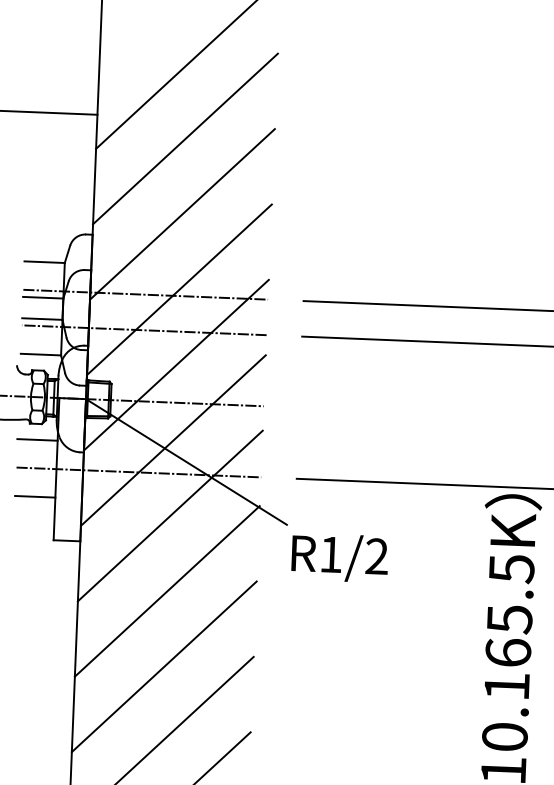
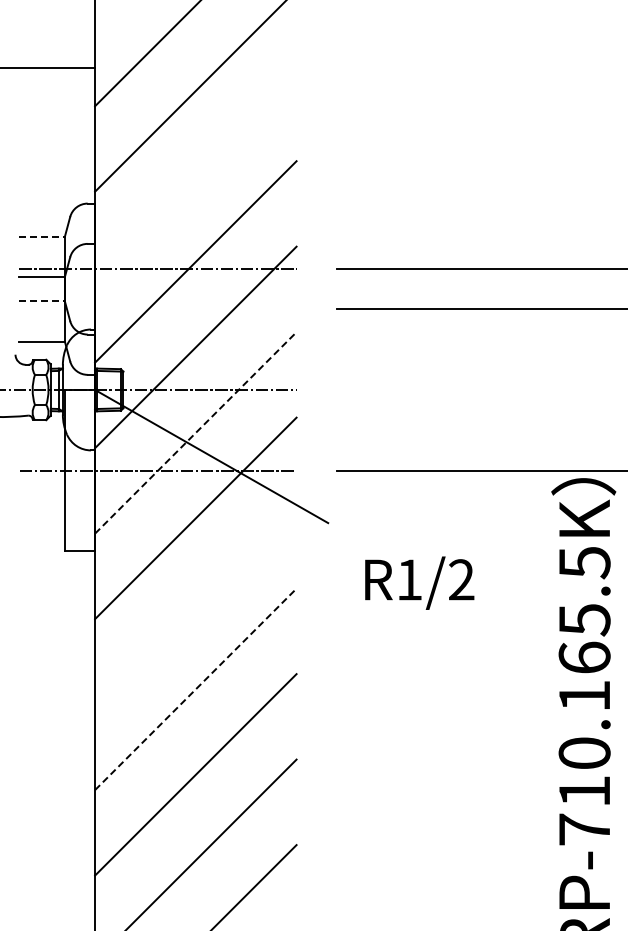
line: (182, 214) -> (195, 176), removed
line: (45, 261) -> (42, 236), solid -> dashed
line: (42, 319) -> (42, 301), solid -> dashed
line: (143, 330) -> (157, 309), removed
line: (37, 440) -> (41, 438), removed
line: (173, 440) -> (196, 432), solid -> dashed
line: (34, 496) -> (41, 502), removed
text: (339, 557) -> (419, 582), moved
line: (167, 591) -> (195, 603), removed
line: (164, 666) -> (196, 689), solid -> dashed

